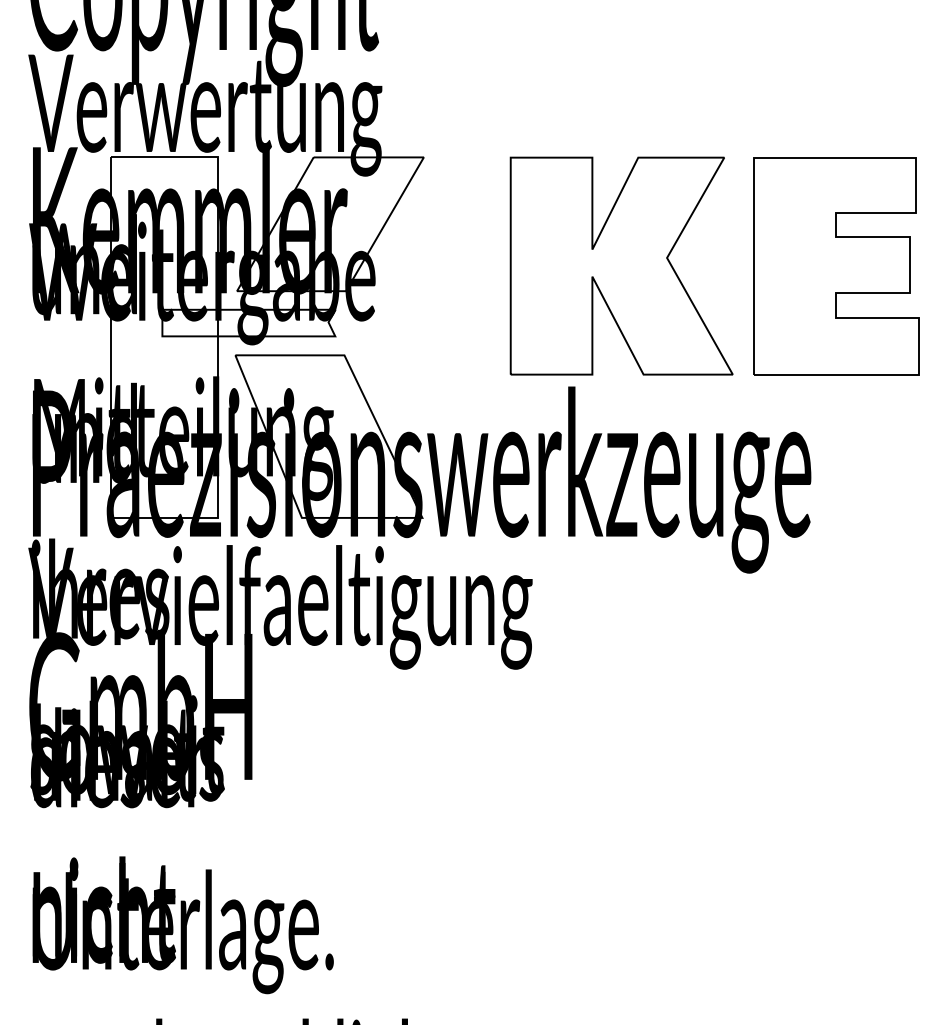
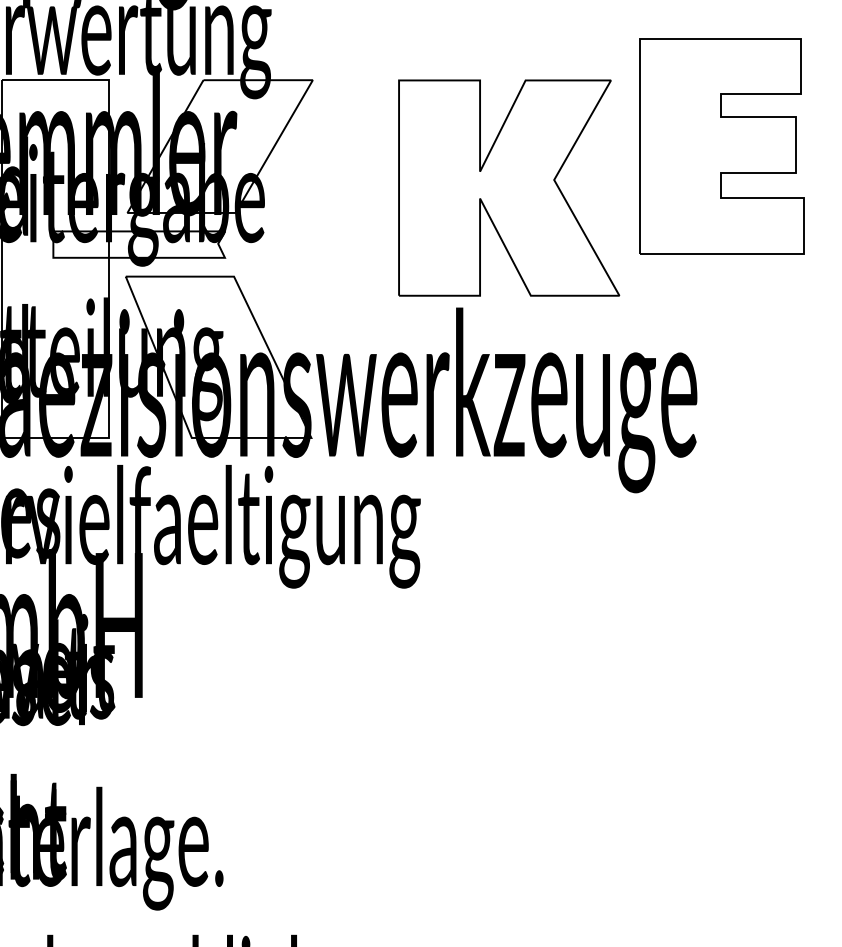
part: (836, 266) -> (722, 146), moved

